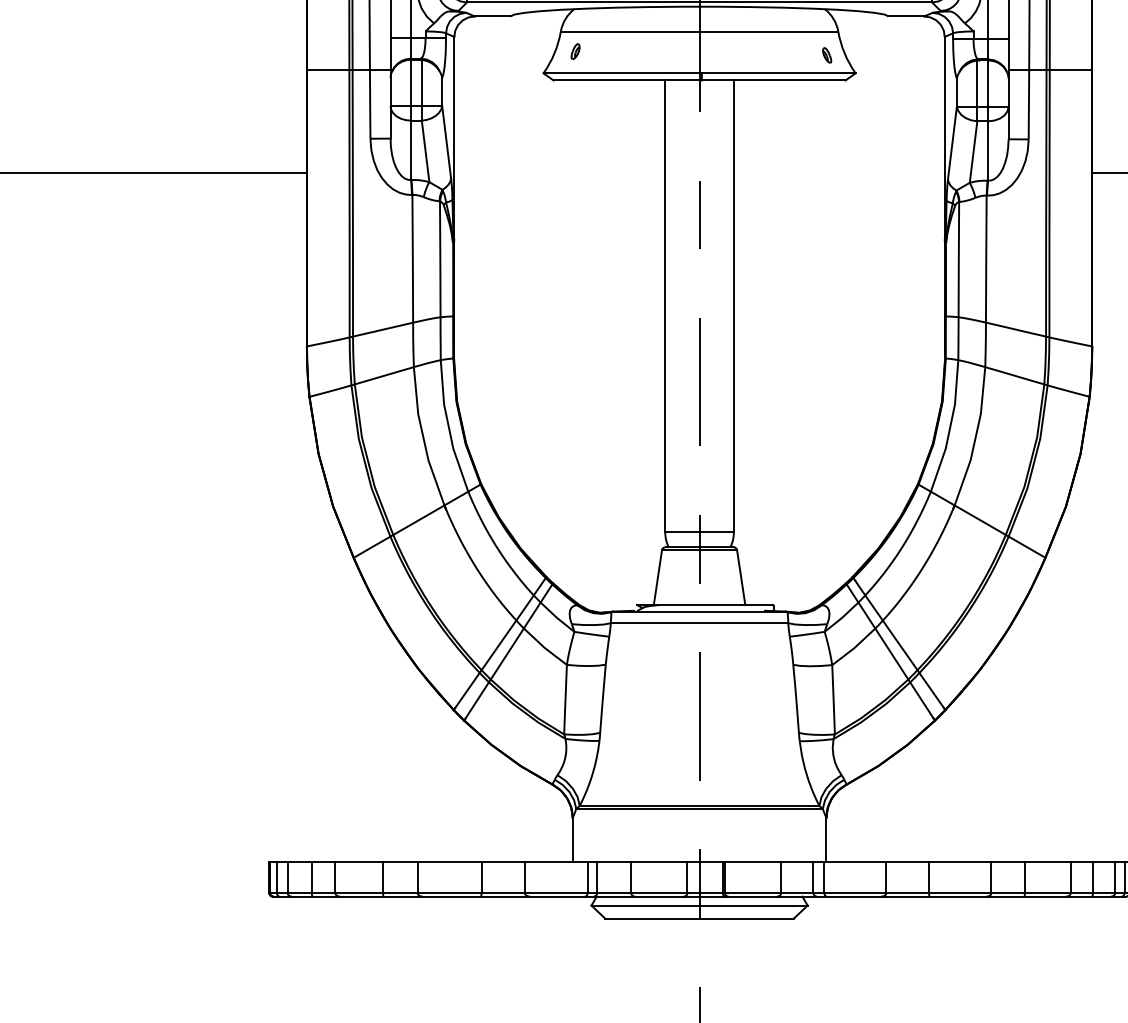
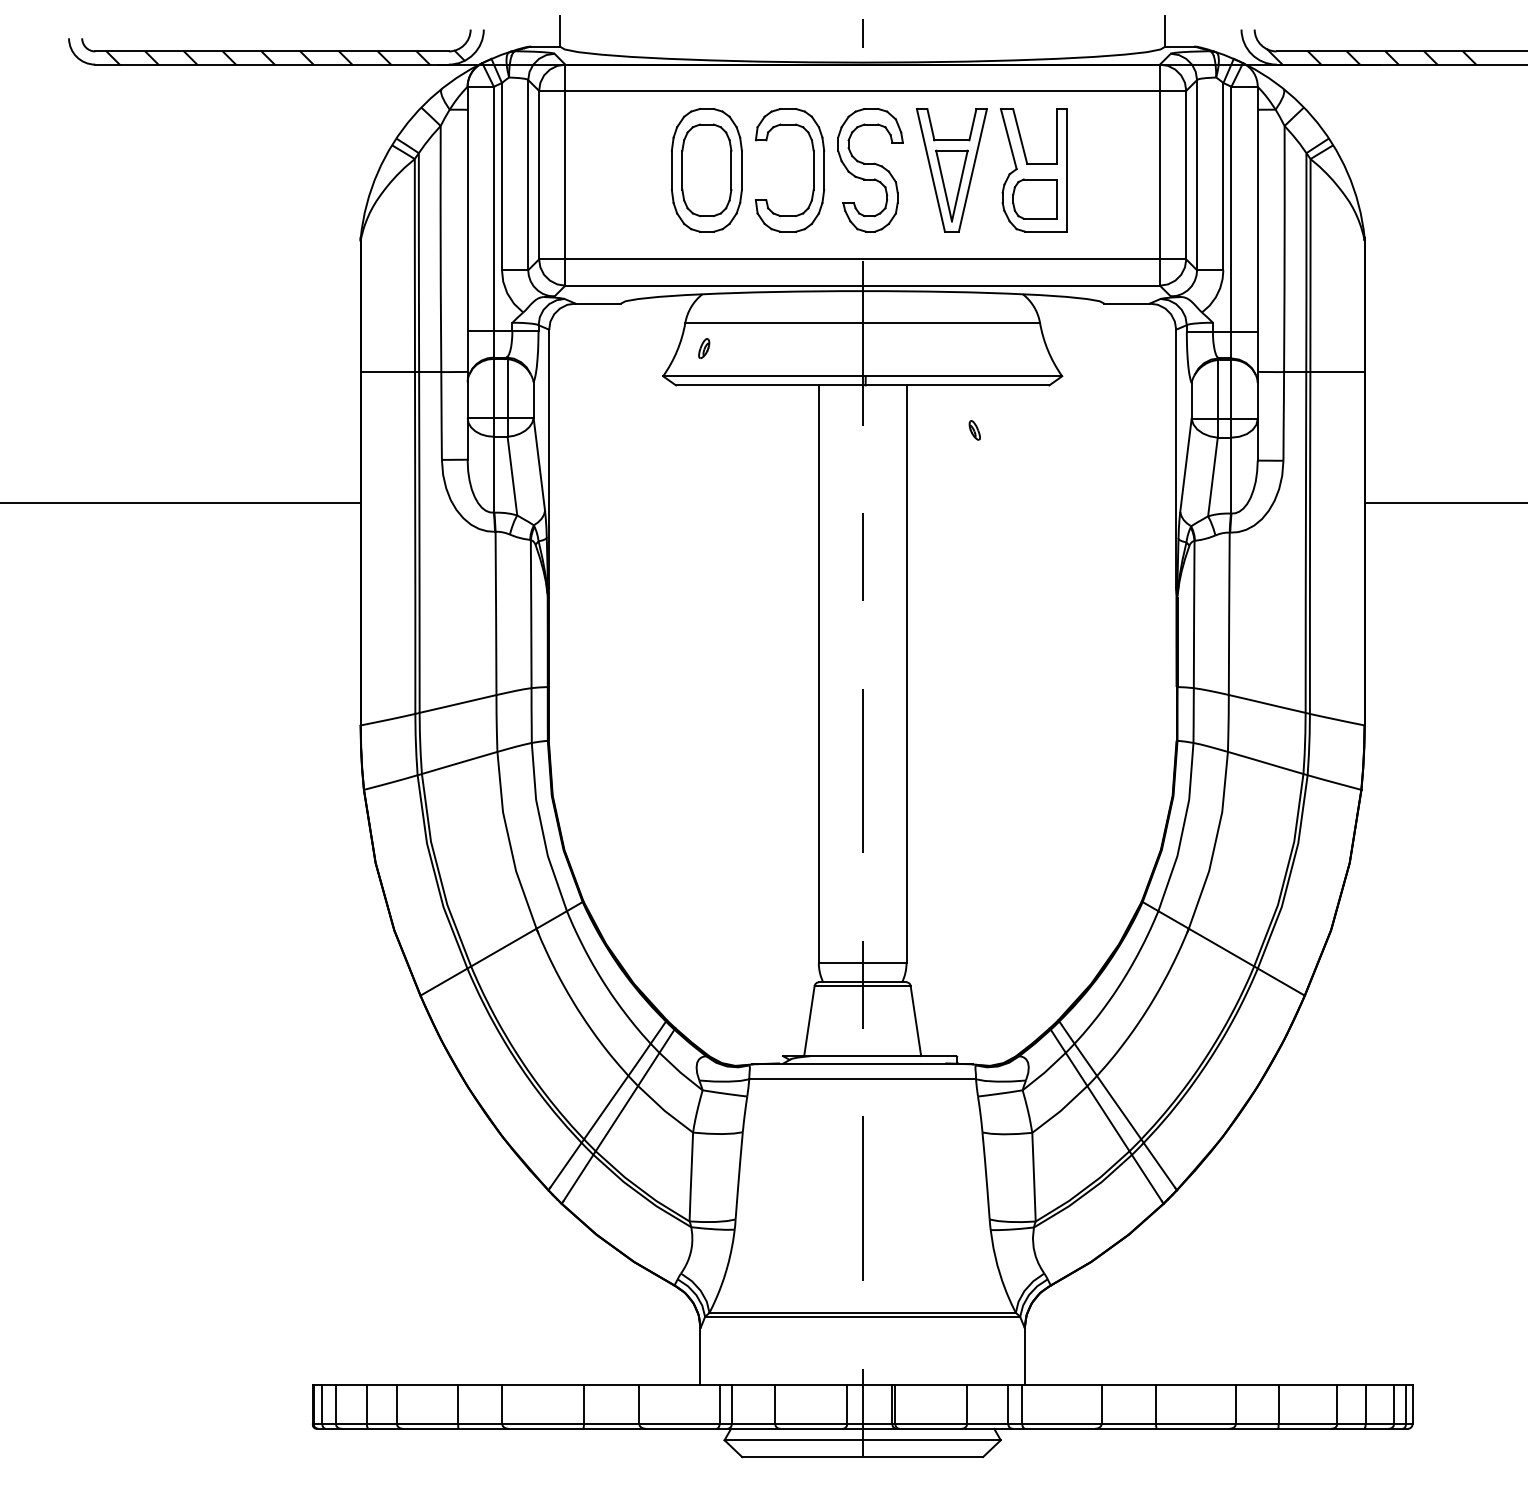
part: (826, 55) -> (974, 430), moved

